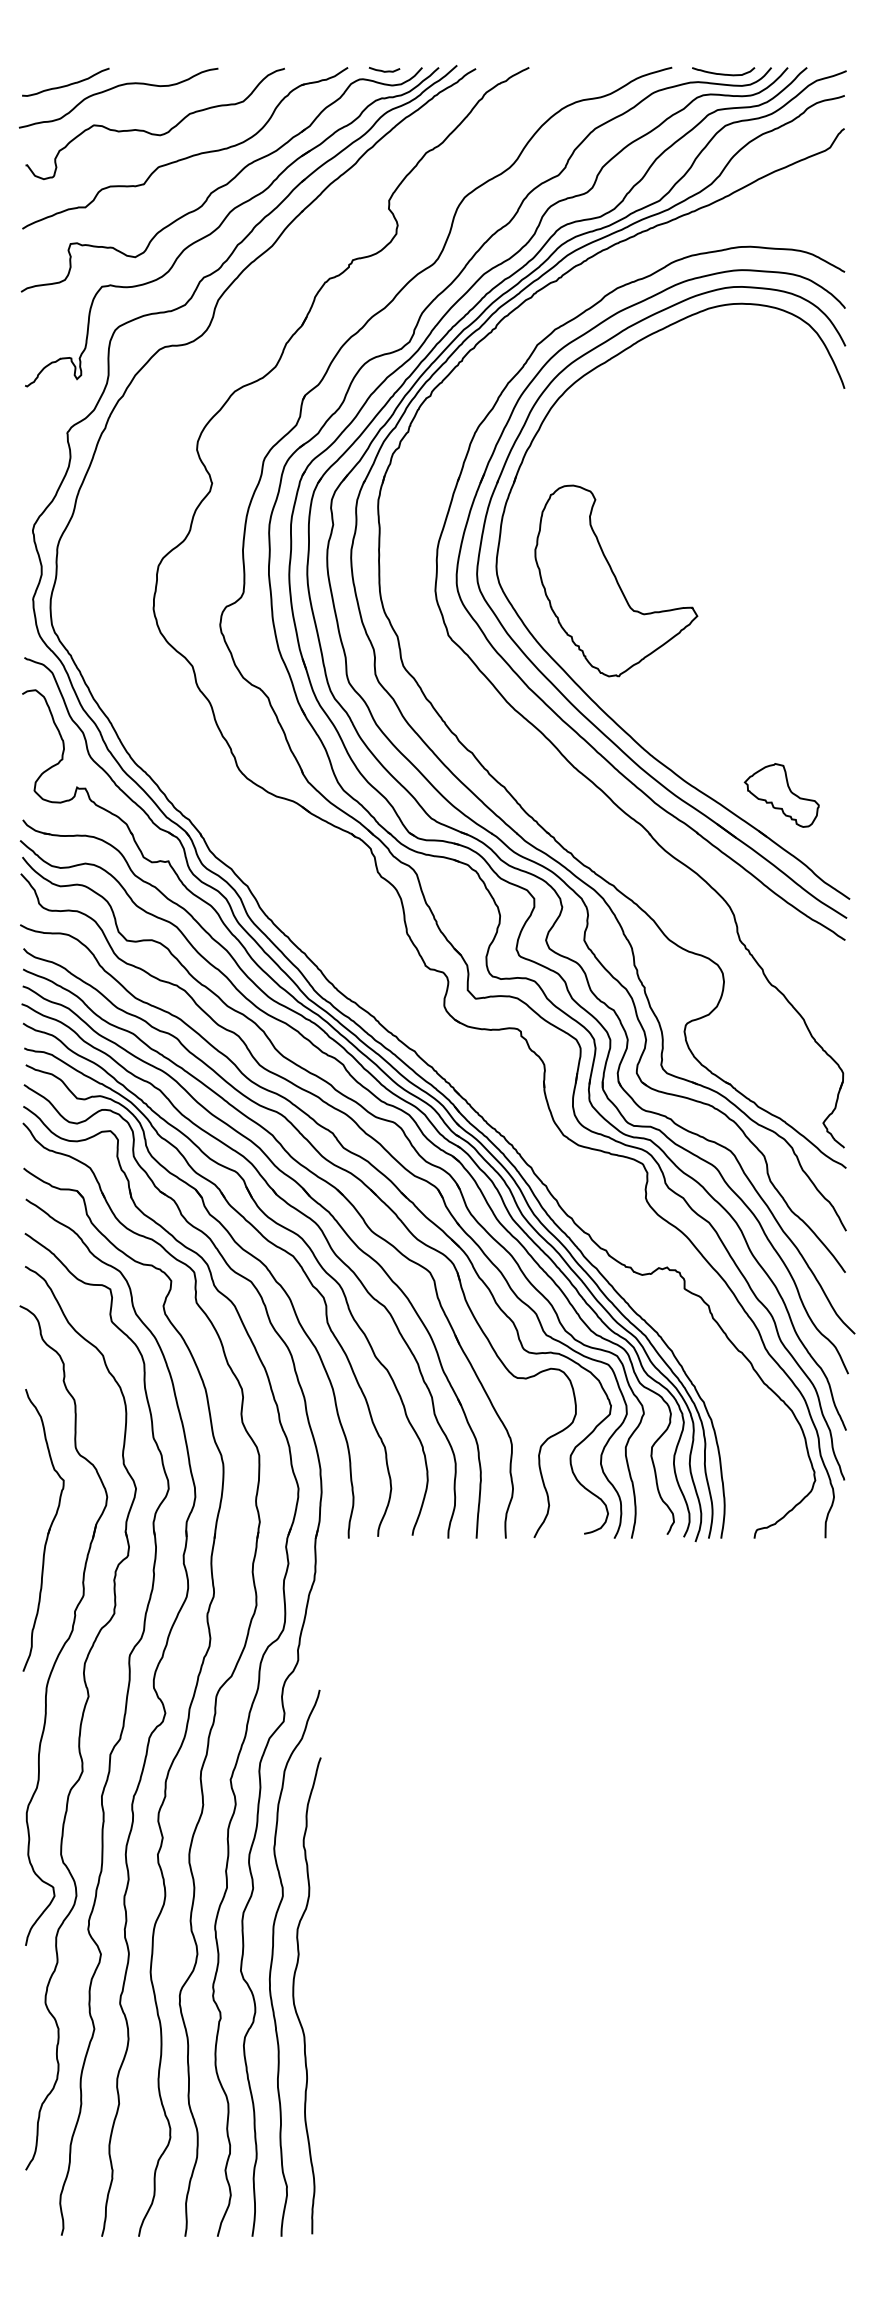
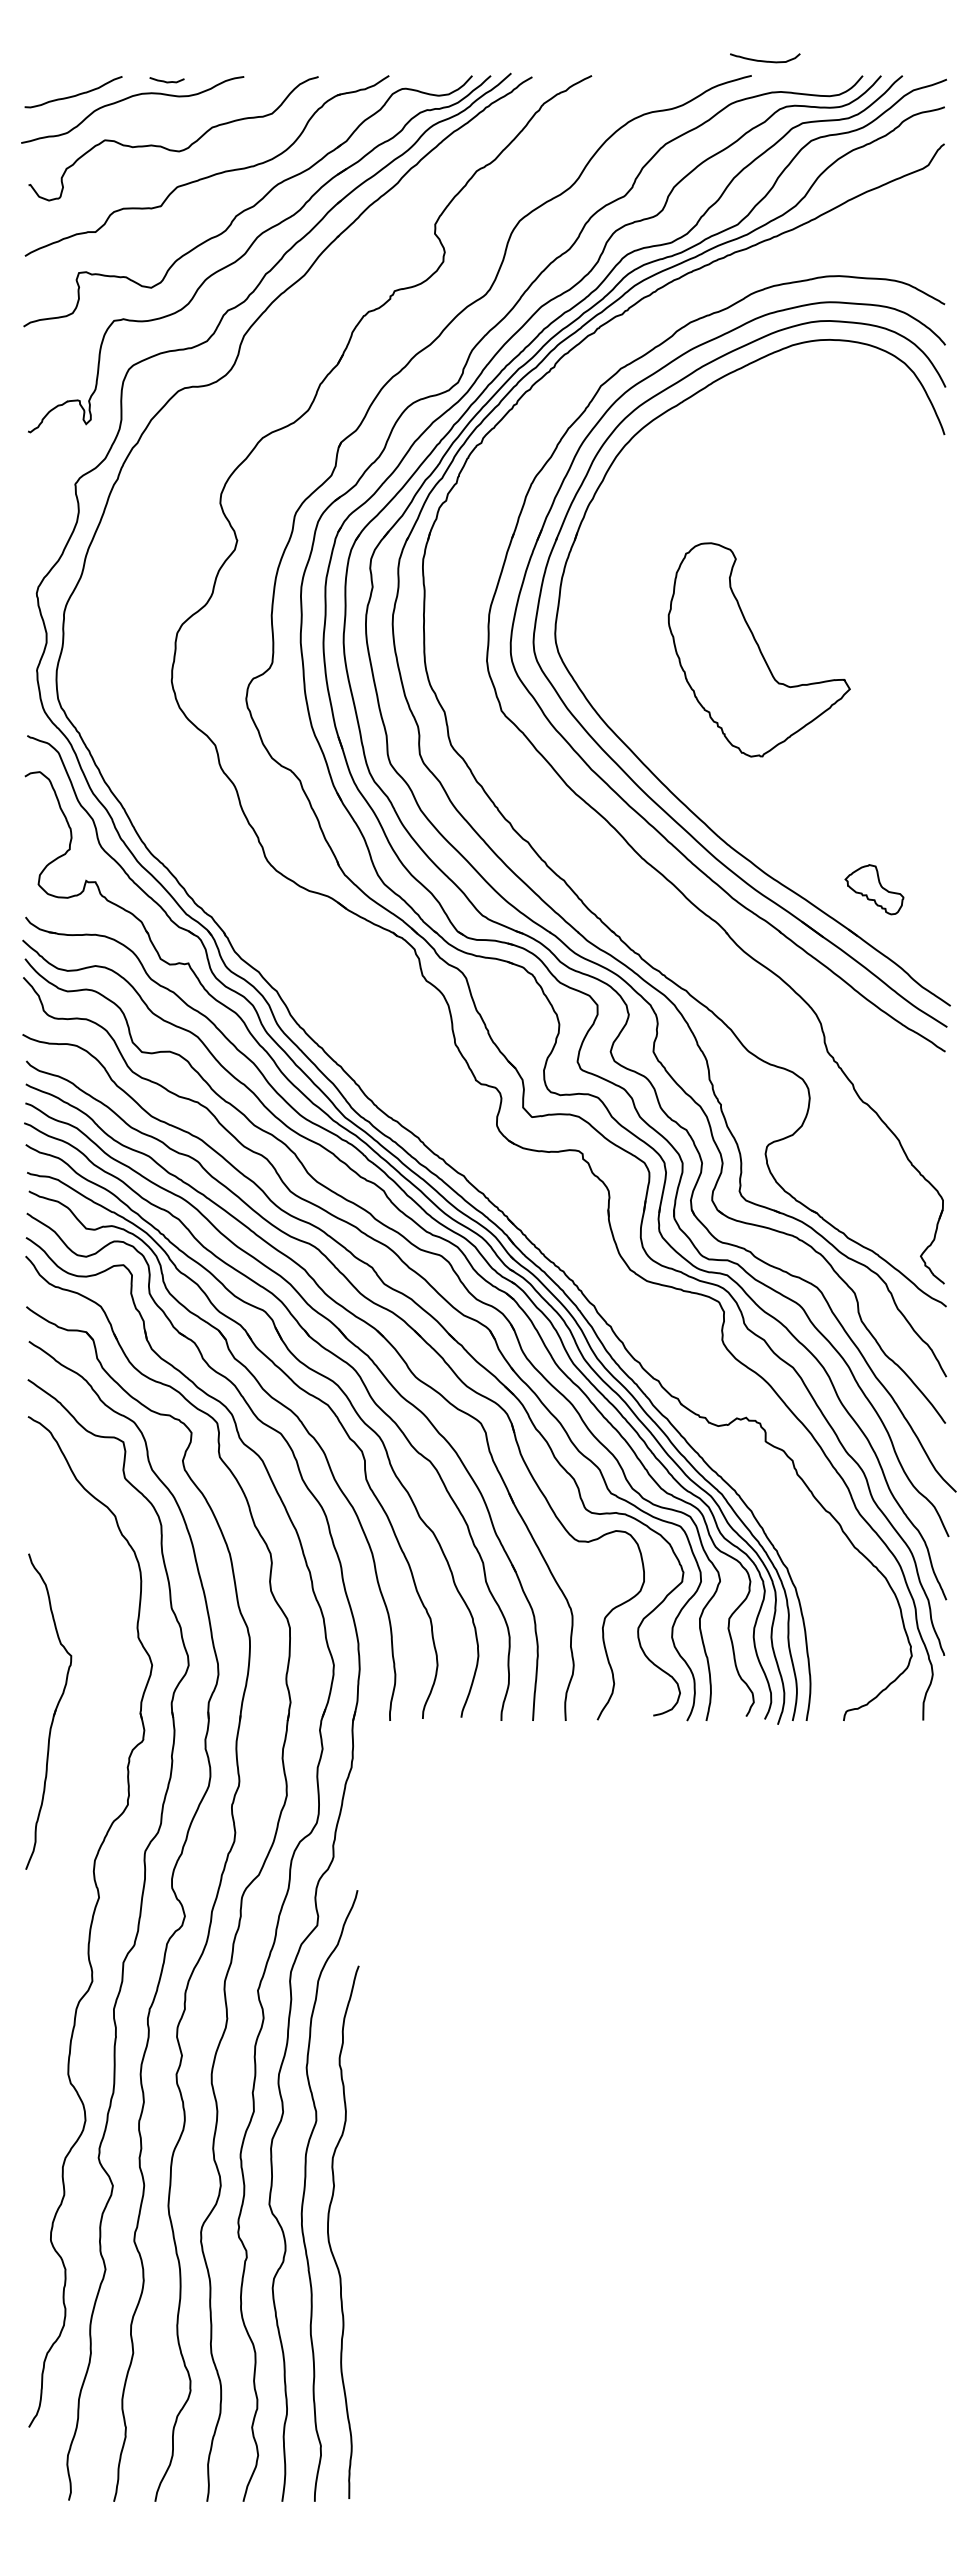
curve: (384, 70) -> (166, 81), moved
curve: (723, 73) -> (765, 60), moved
part: (615, 580) -> (758, 649), moved
part: (781, 795) -> (874, 889), size x0.7
part: (71, 1625) -> (80, 1818), removed

